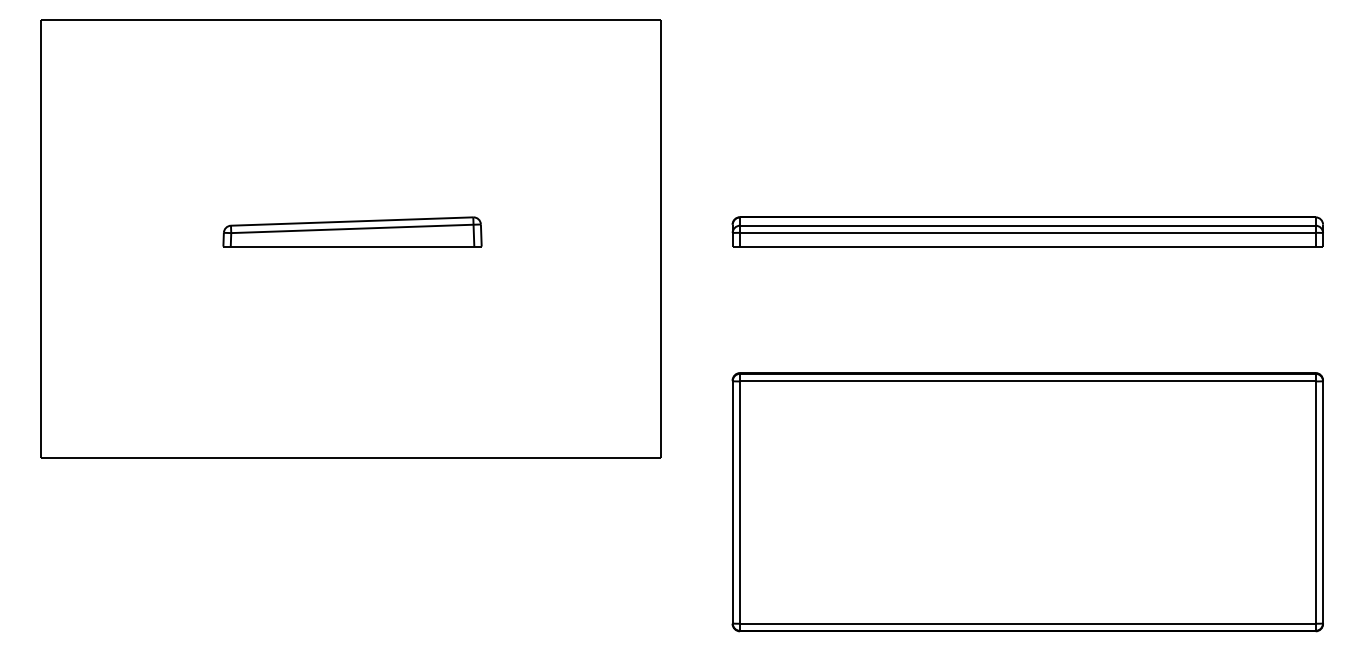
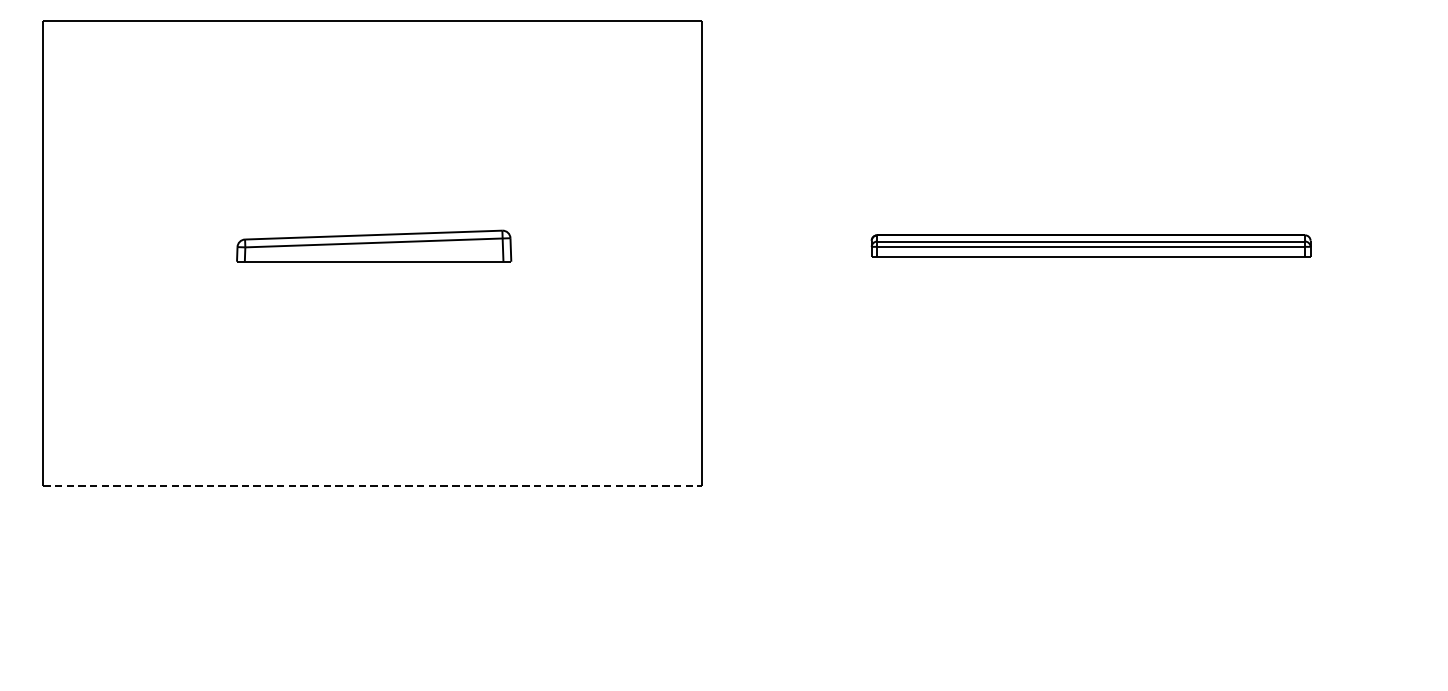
part: (1027, 231) -> (1090, 245), size x0.7
line: (350, 458) -> (371, 486), solid -> dashed
part: (1027, 502) -> (1090, 533), removed

